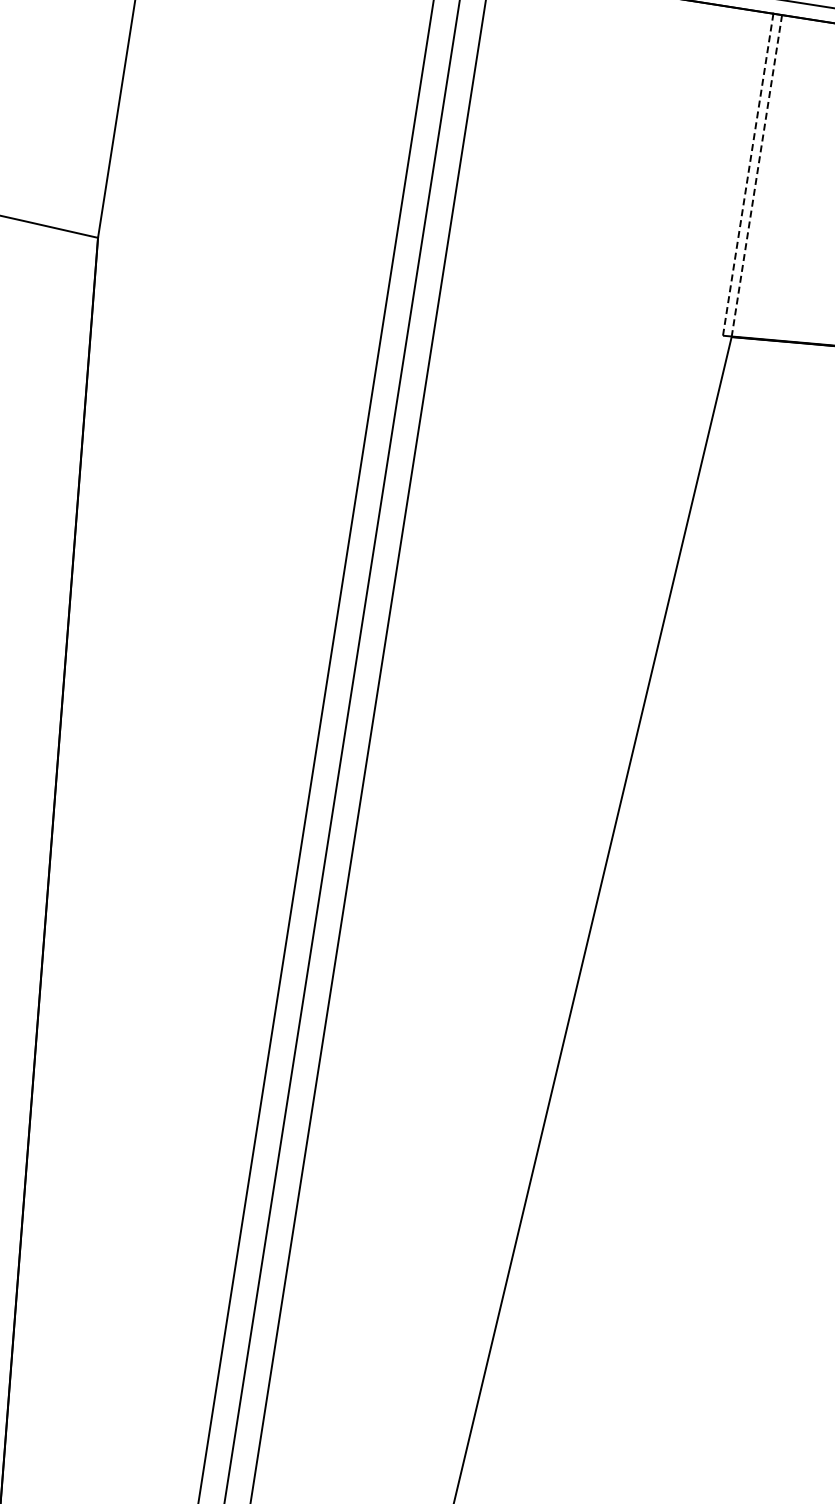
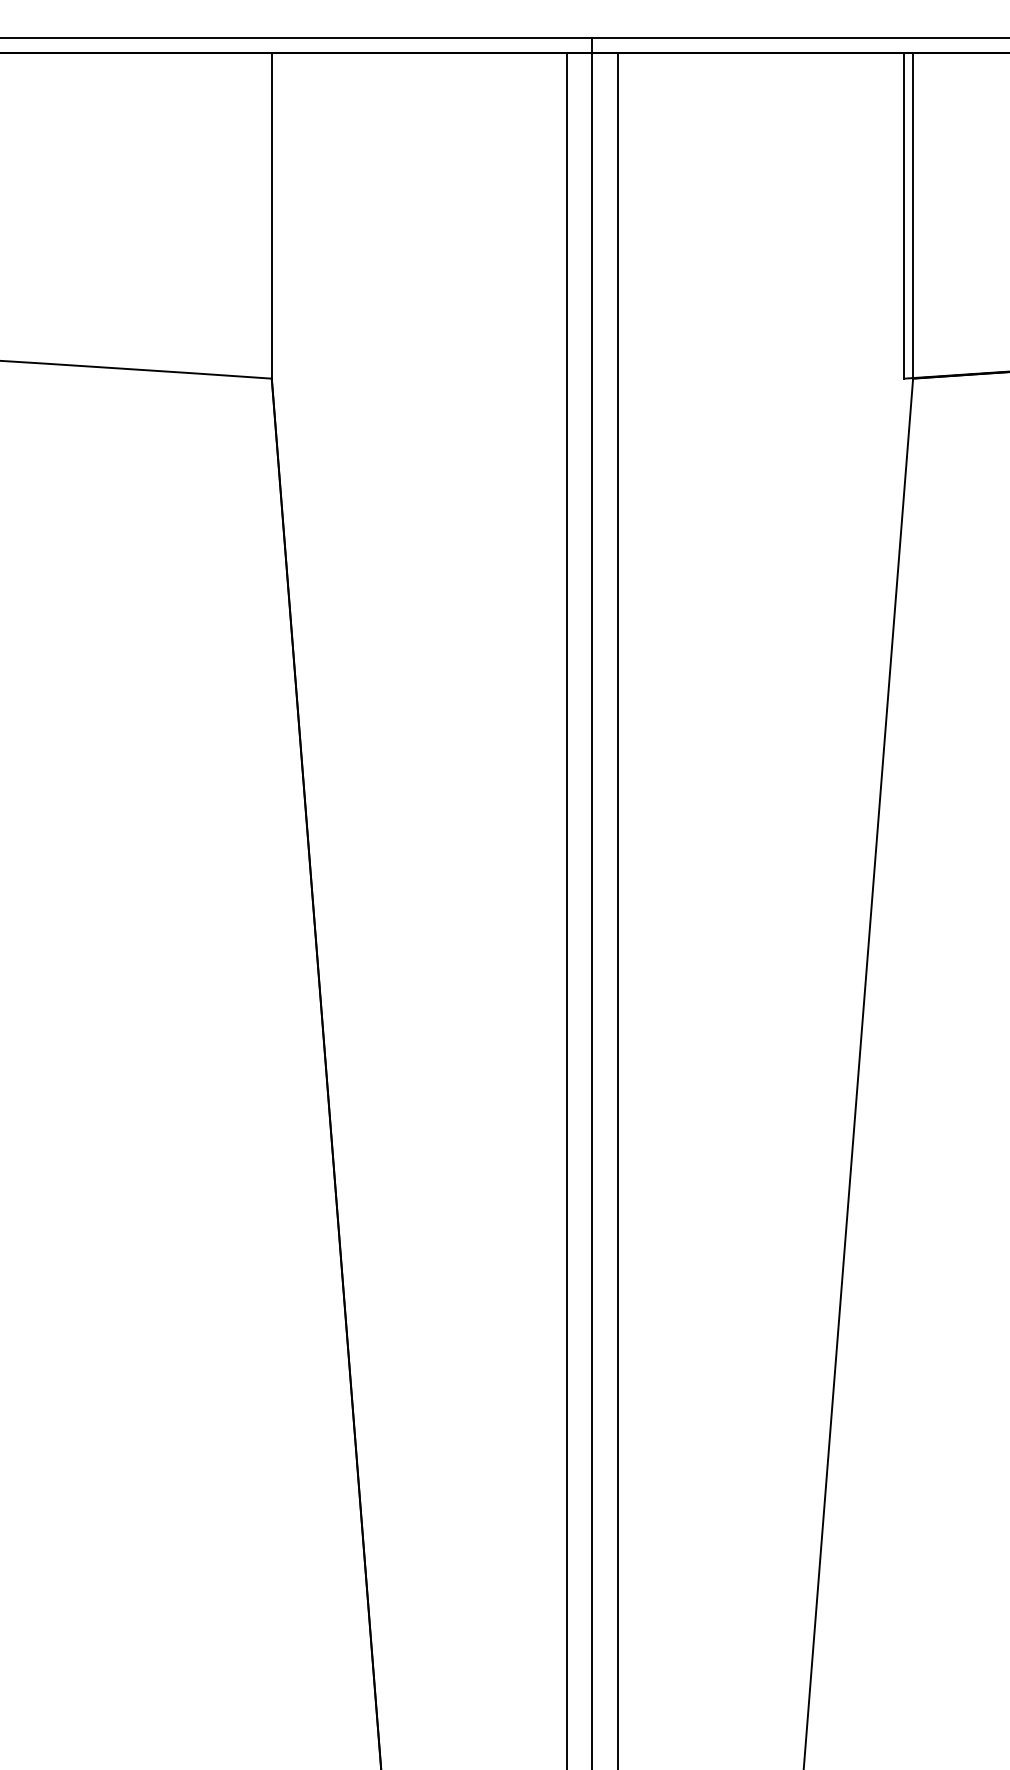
line: (748, 174) -> (904, 215), dashed -> solid
line: (757, 175) -> (913, 215), dashed -> solid

